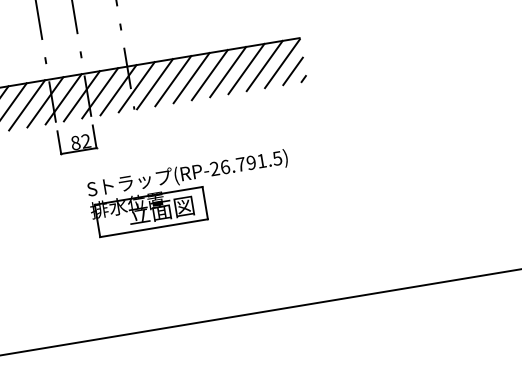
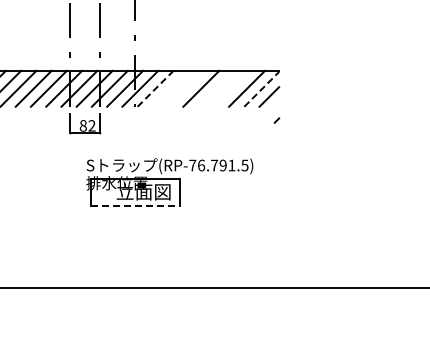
line: (282, 63) -> (261, 89), solid -> dashed
line: (246, 68) -> (231, 88), removed
line: (228, 71) -> (216, 88), removed
line: (192, 77) -> (186, 88), removed
line: (303, 79) -> (276, 120), moved
line: (172, 80) -> (170, 88), removed
line: (154, 83) -> (155, 88), solid -> dashed
text: (214, 168) -> (192, 165), (RP-26.791.5) -> (RP-76.791.5)
line: (154, 228) -> (135, 205), solid -> dashed

